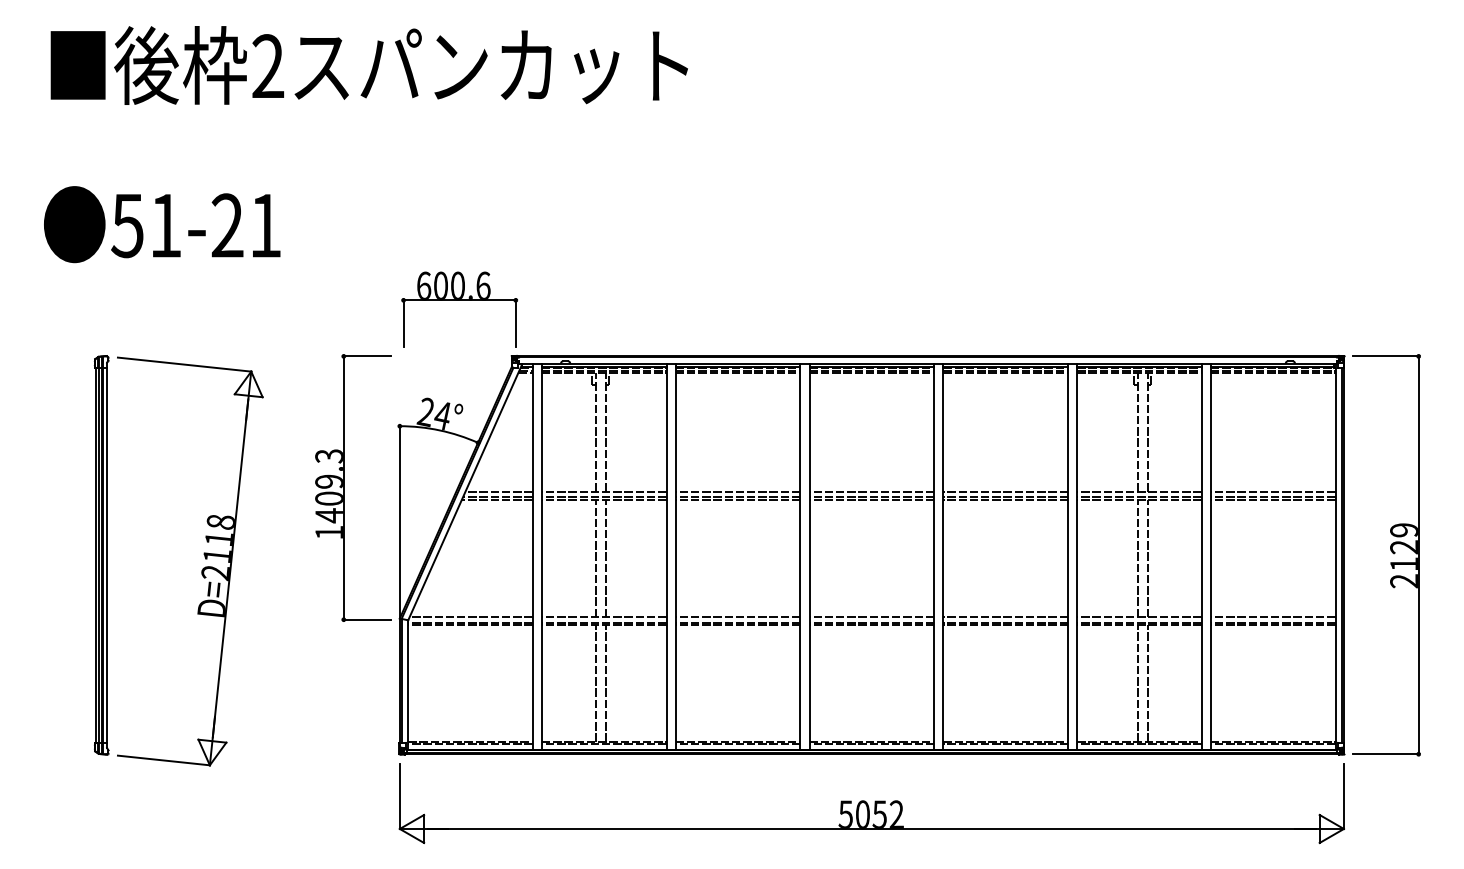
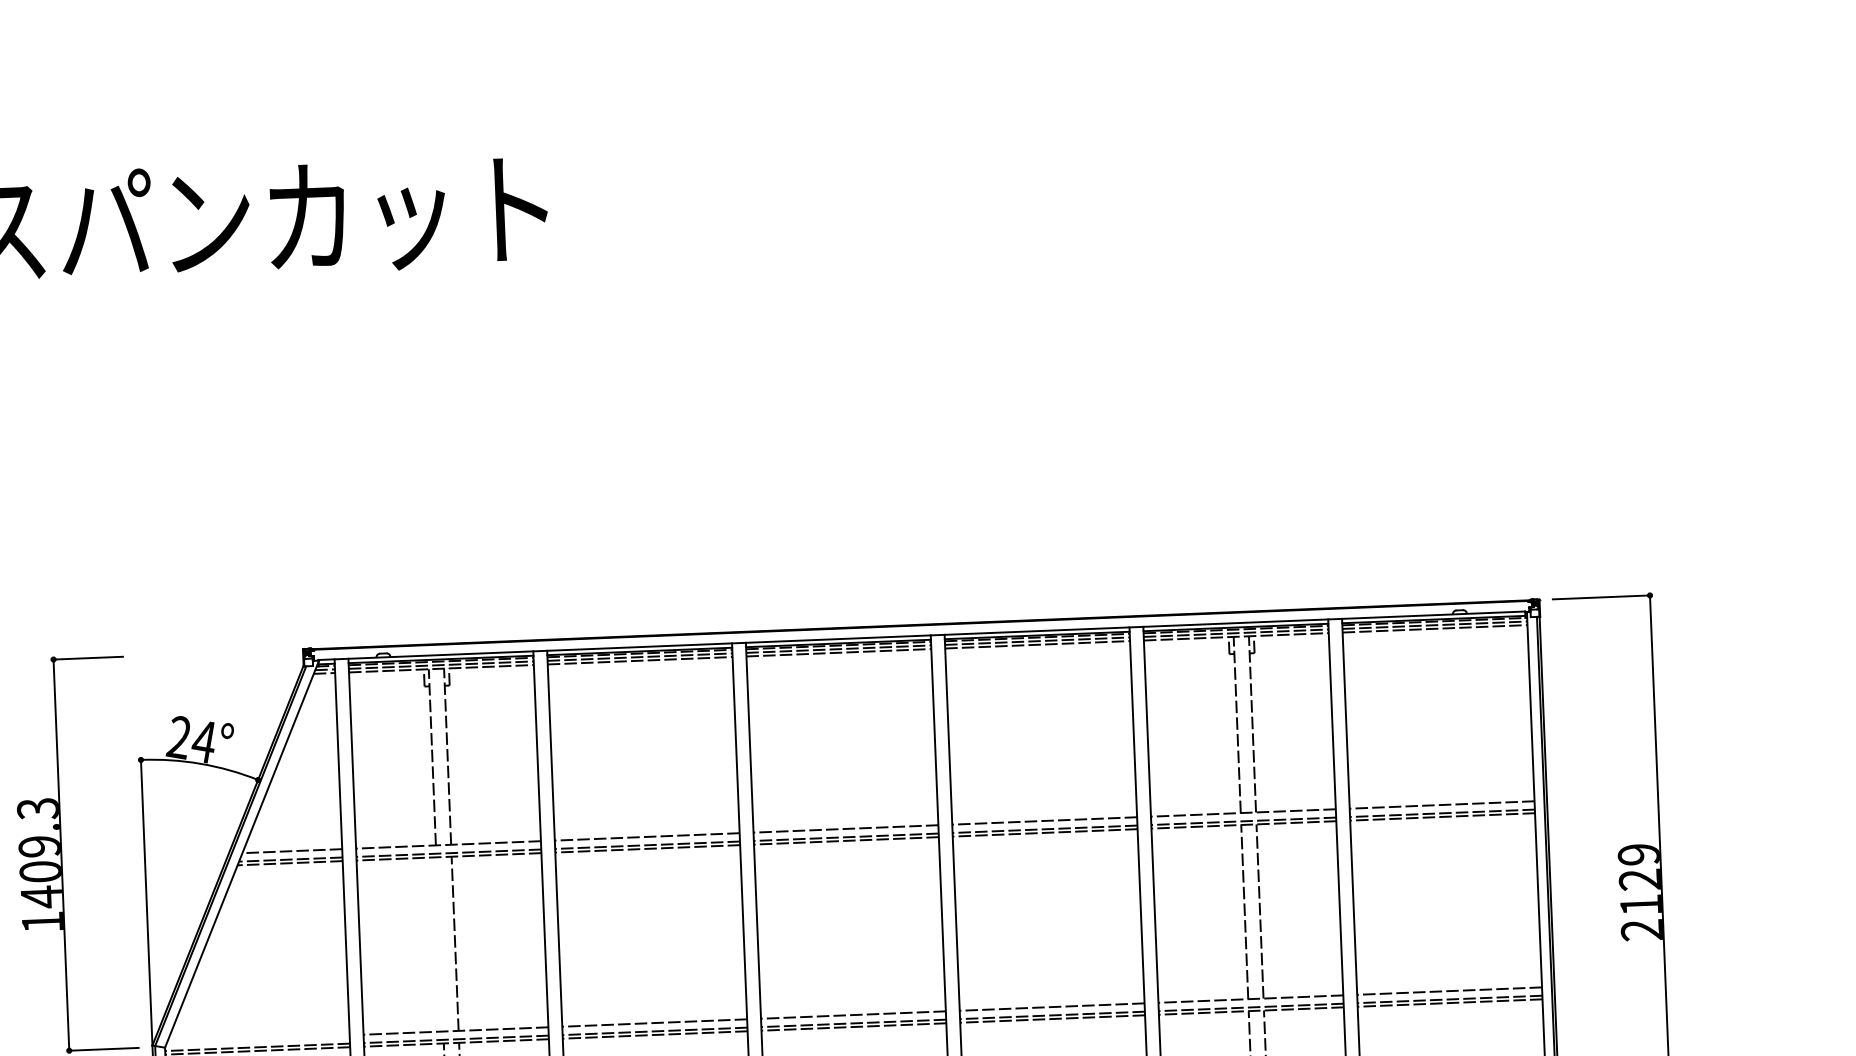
part: (459, 300) -> (222, 569), removed
line: (595, 557) -> (439, 943), removed
line: (470, 616) -> (257, 1038), removed

